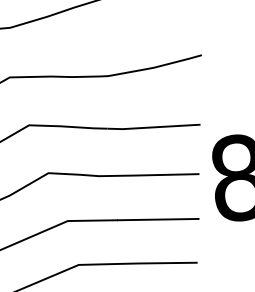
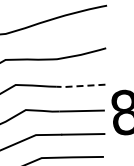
line: (152, 128) -> (80, 86), solid -> dashed

